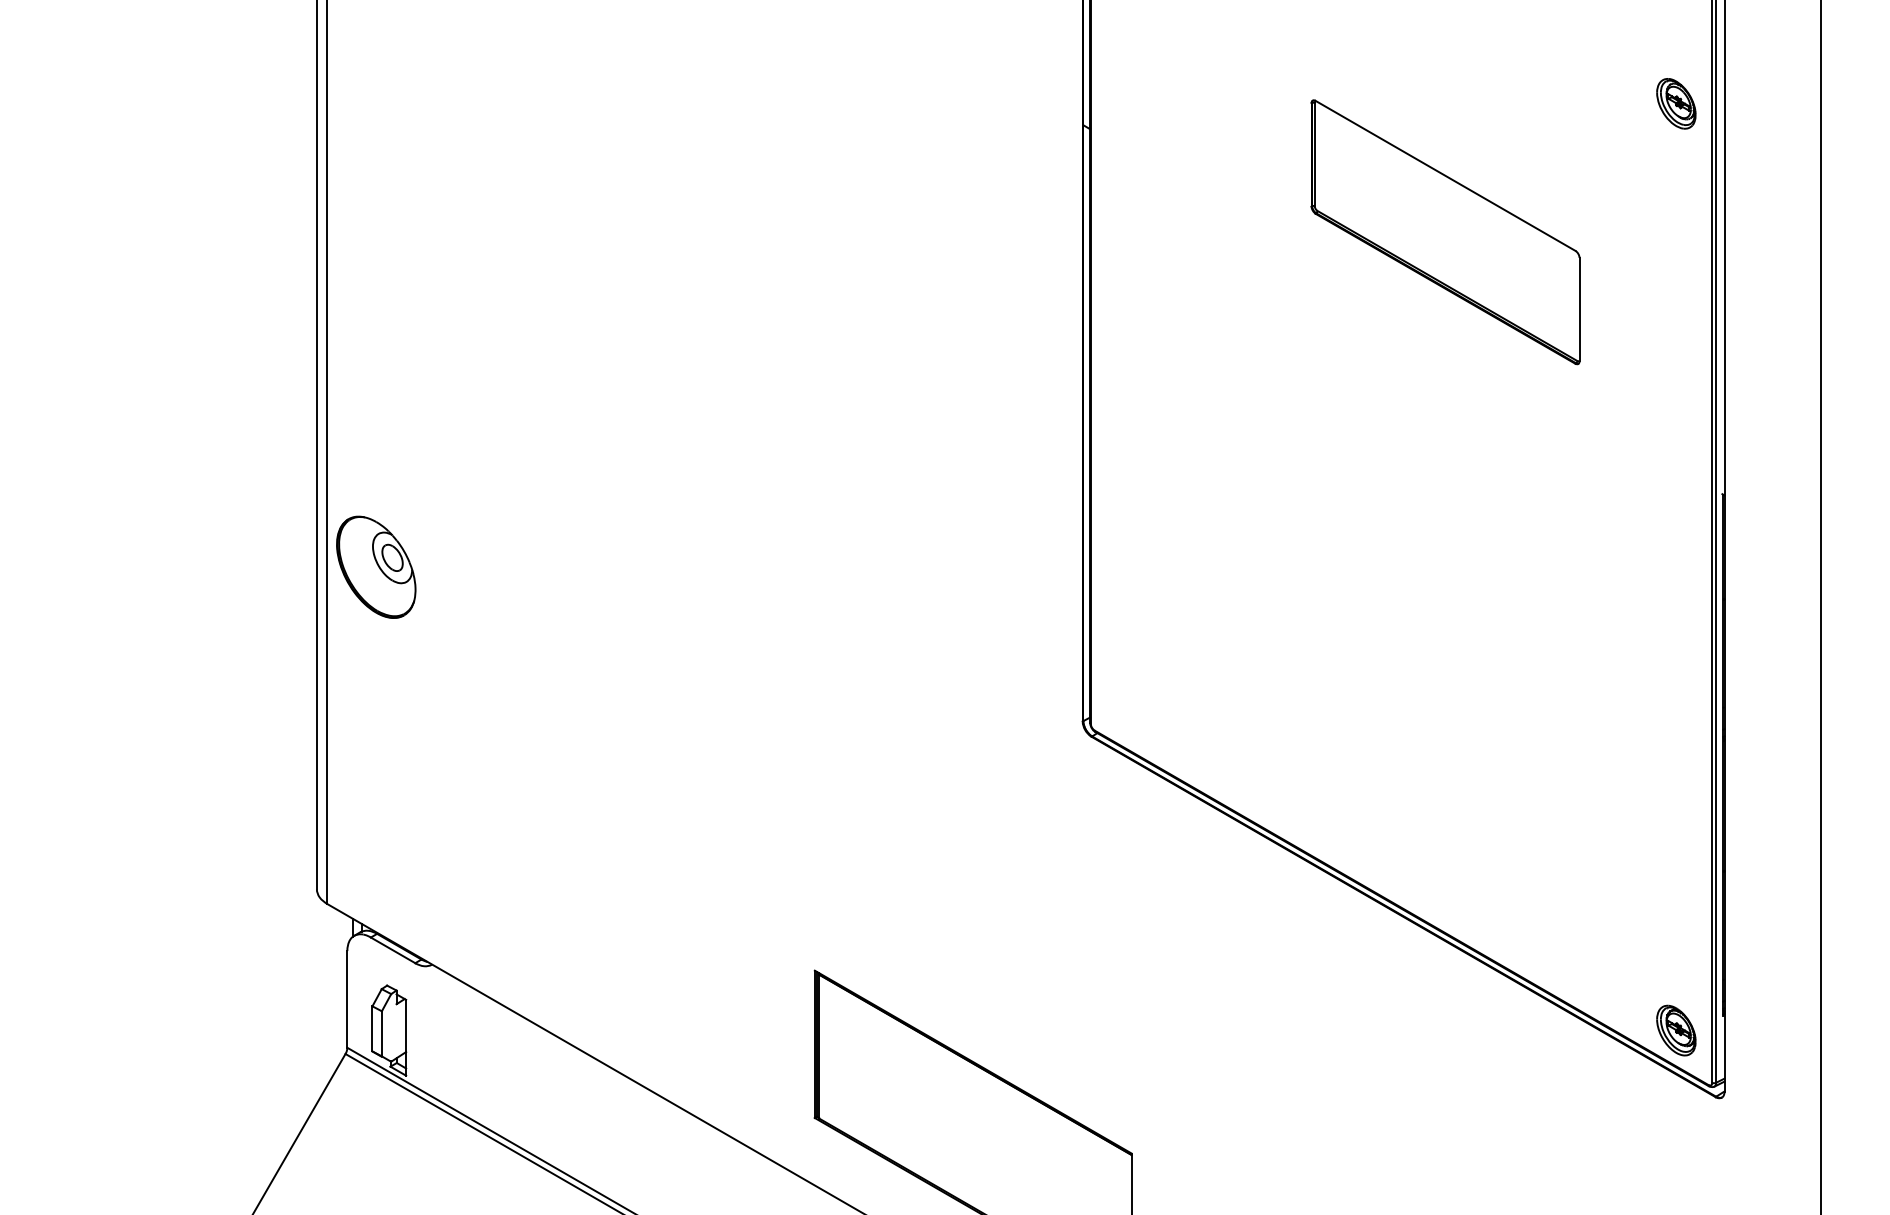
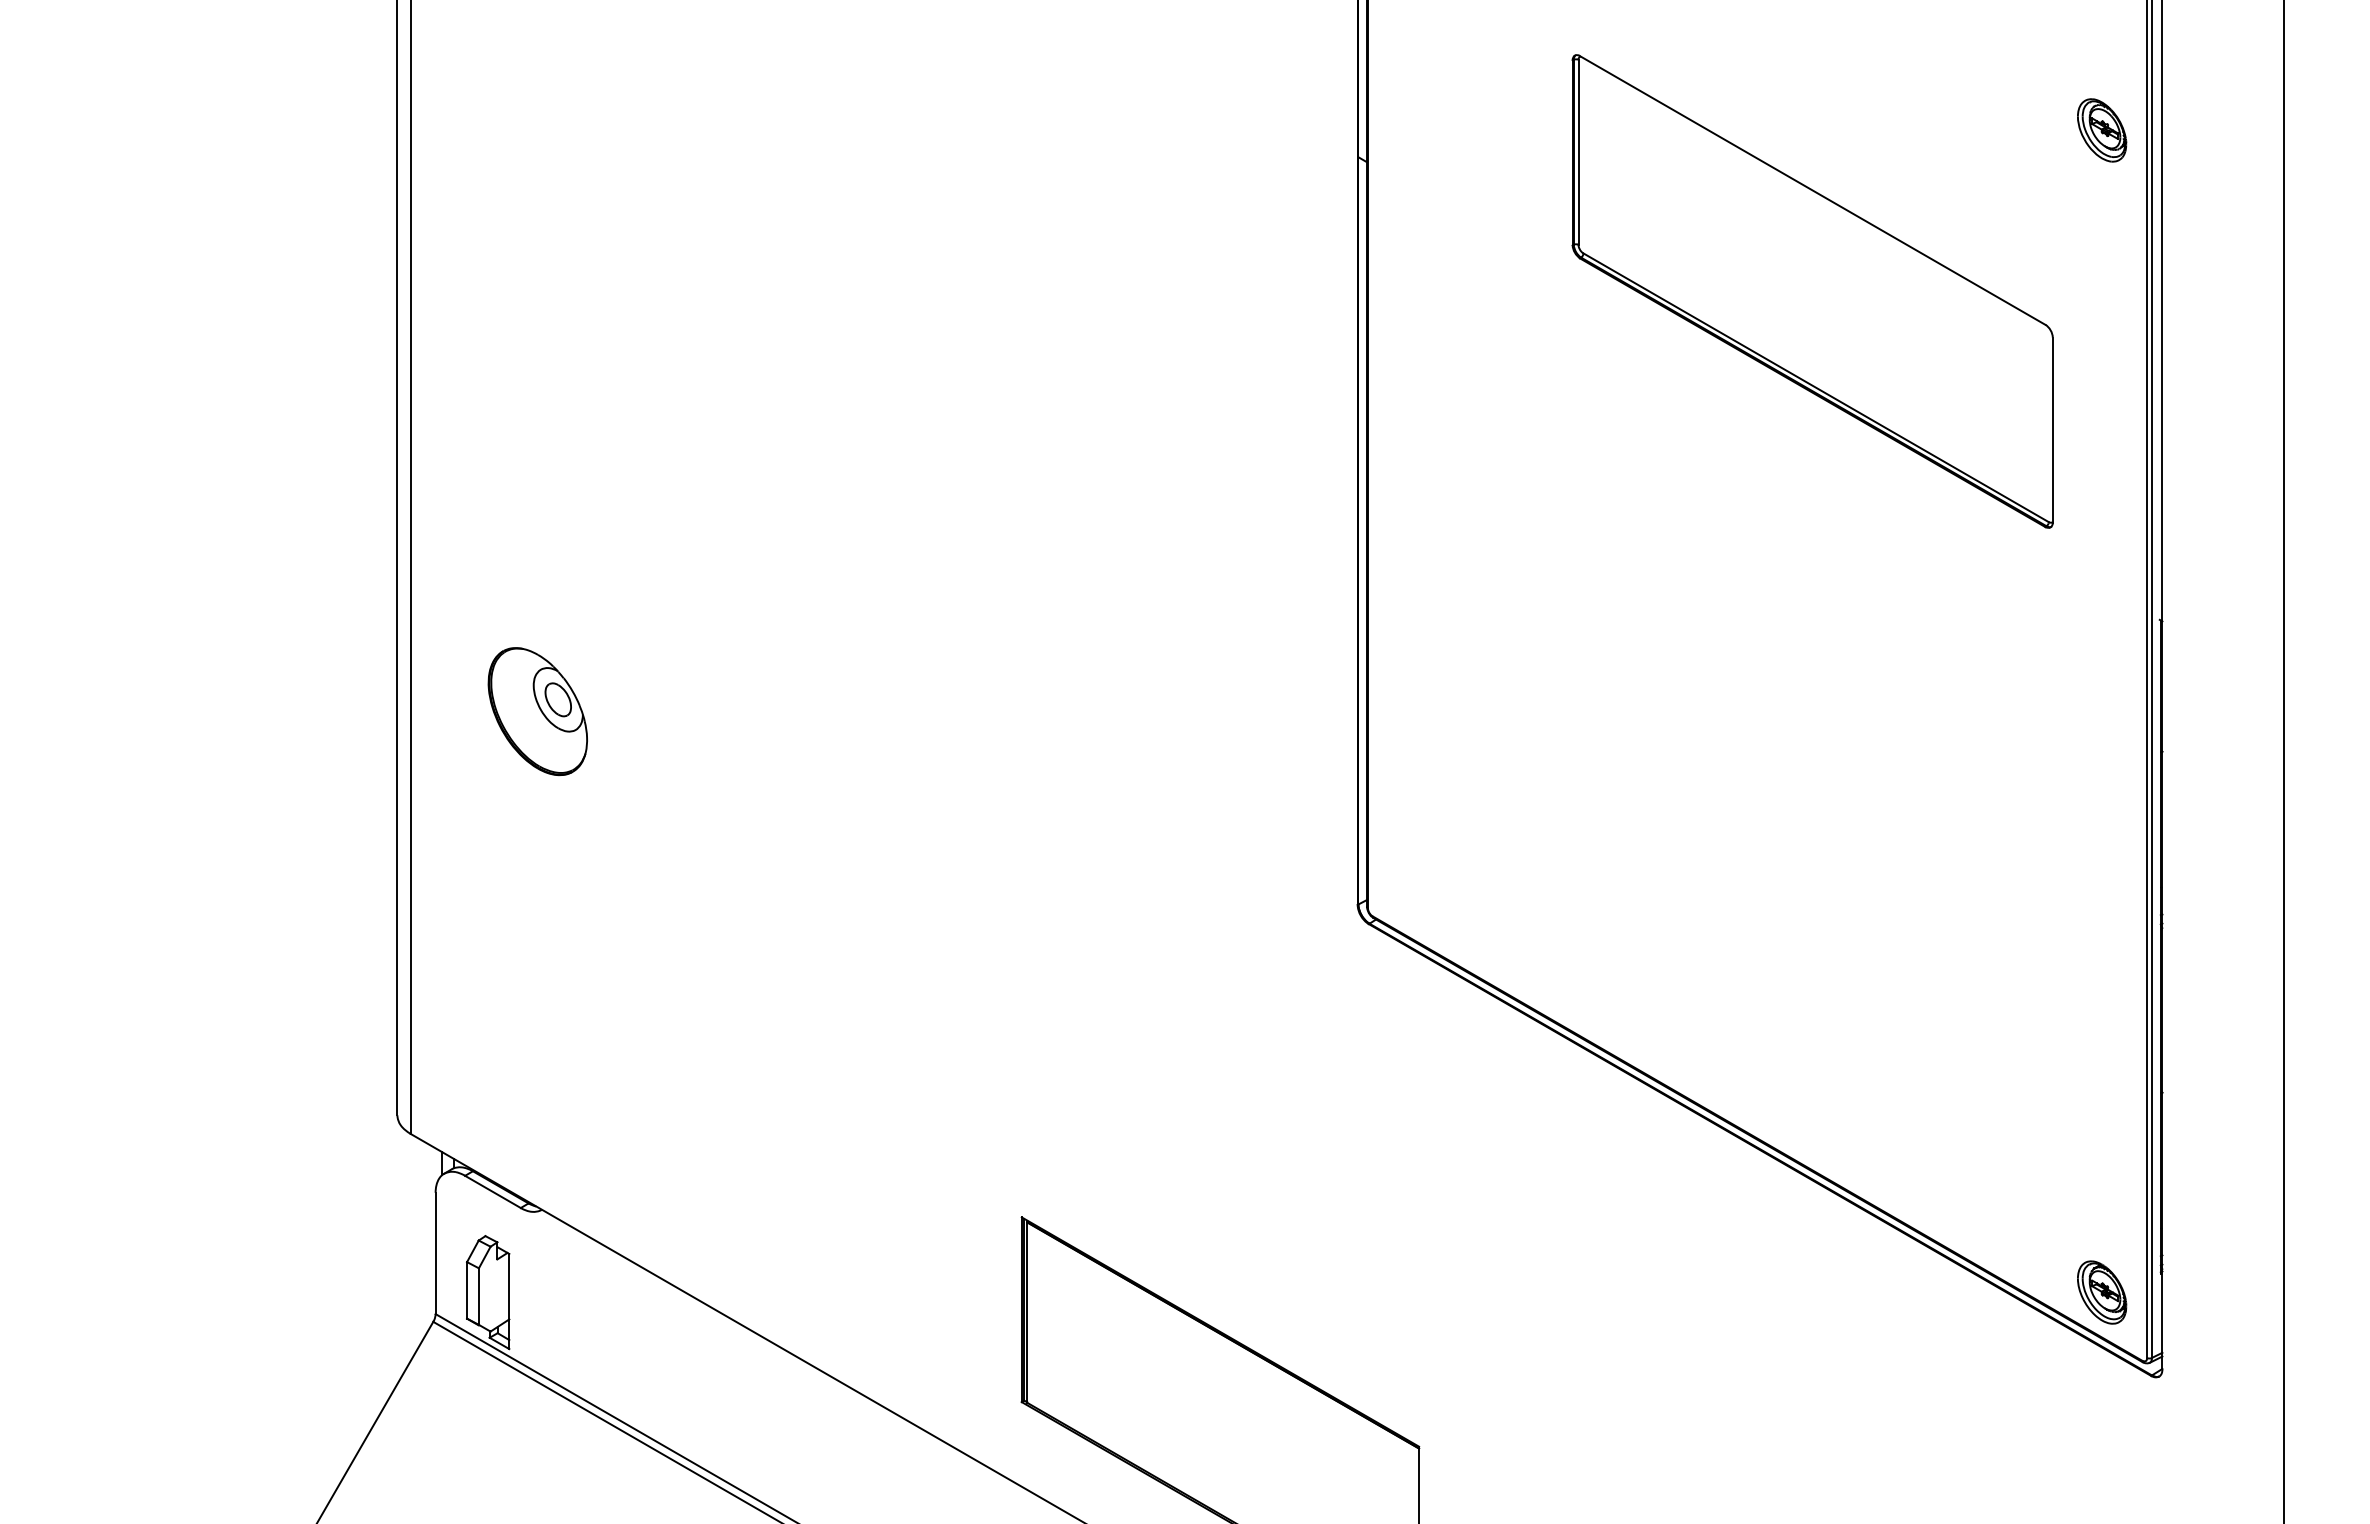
part: (1445, 232) -> (1812, 291), size x1.43
part: (375, 567) -> (537, 711), moved

